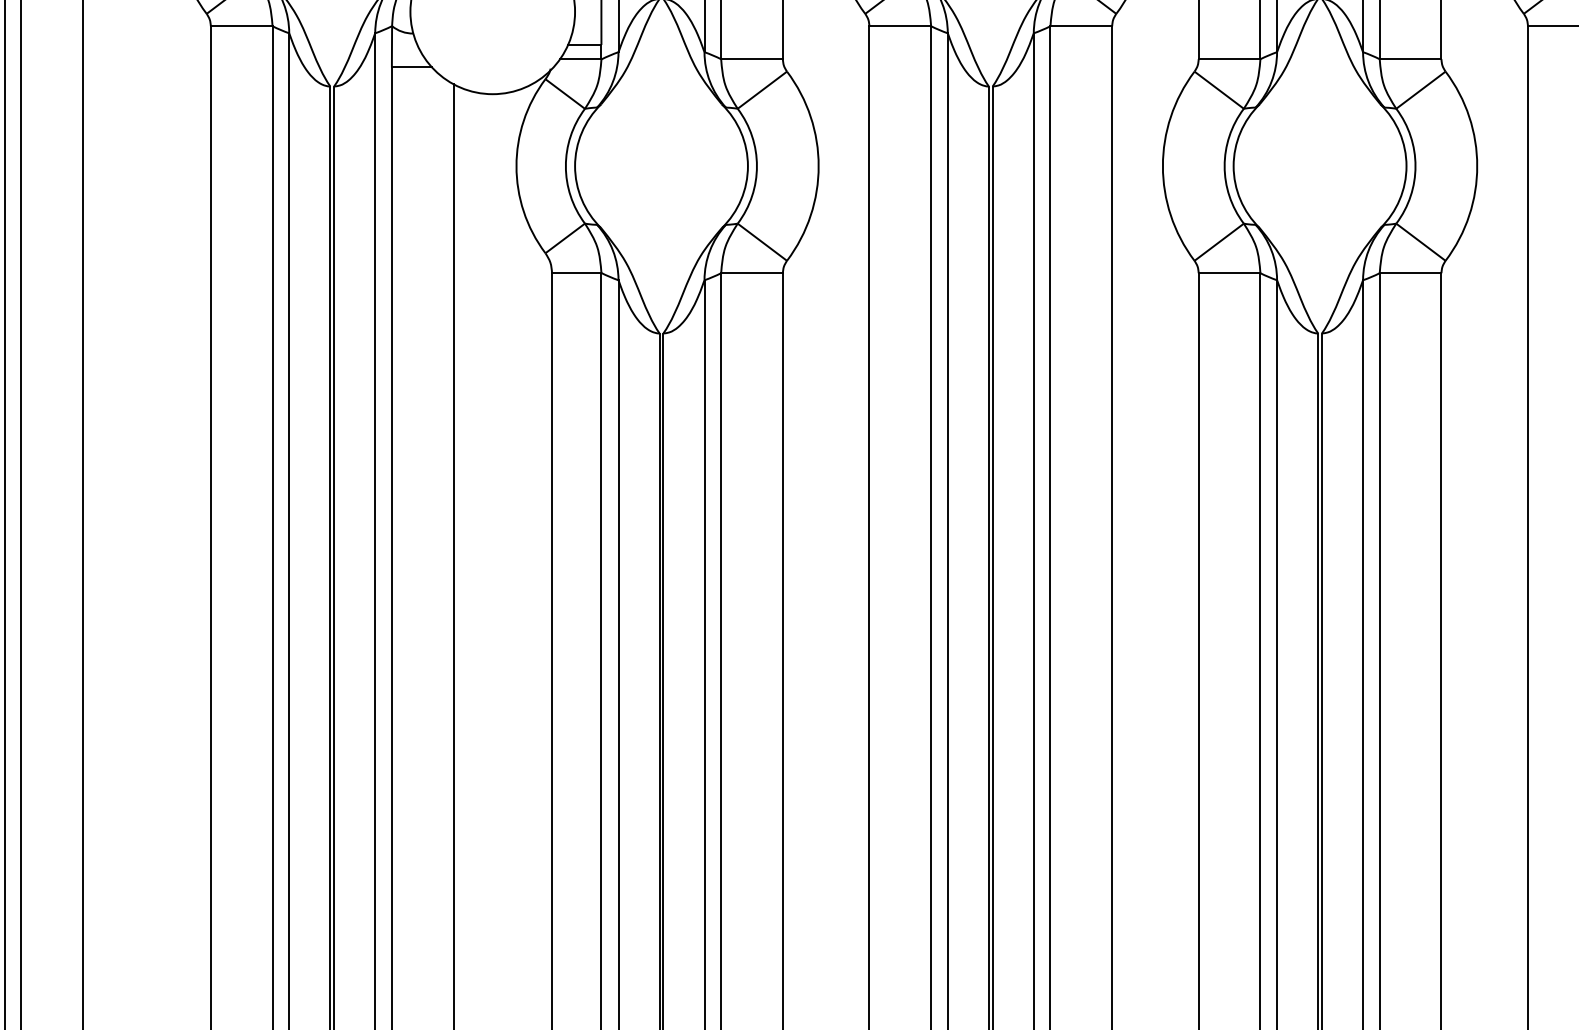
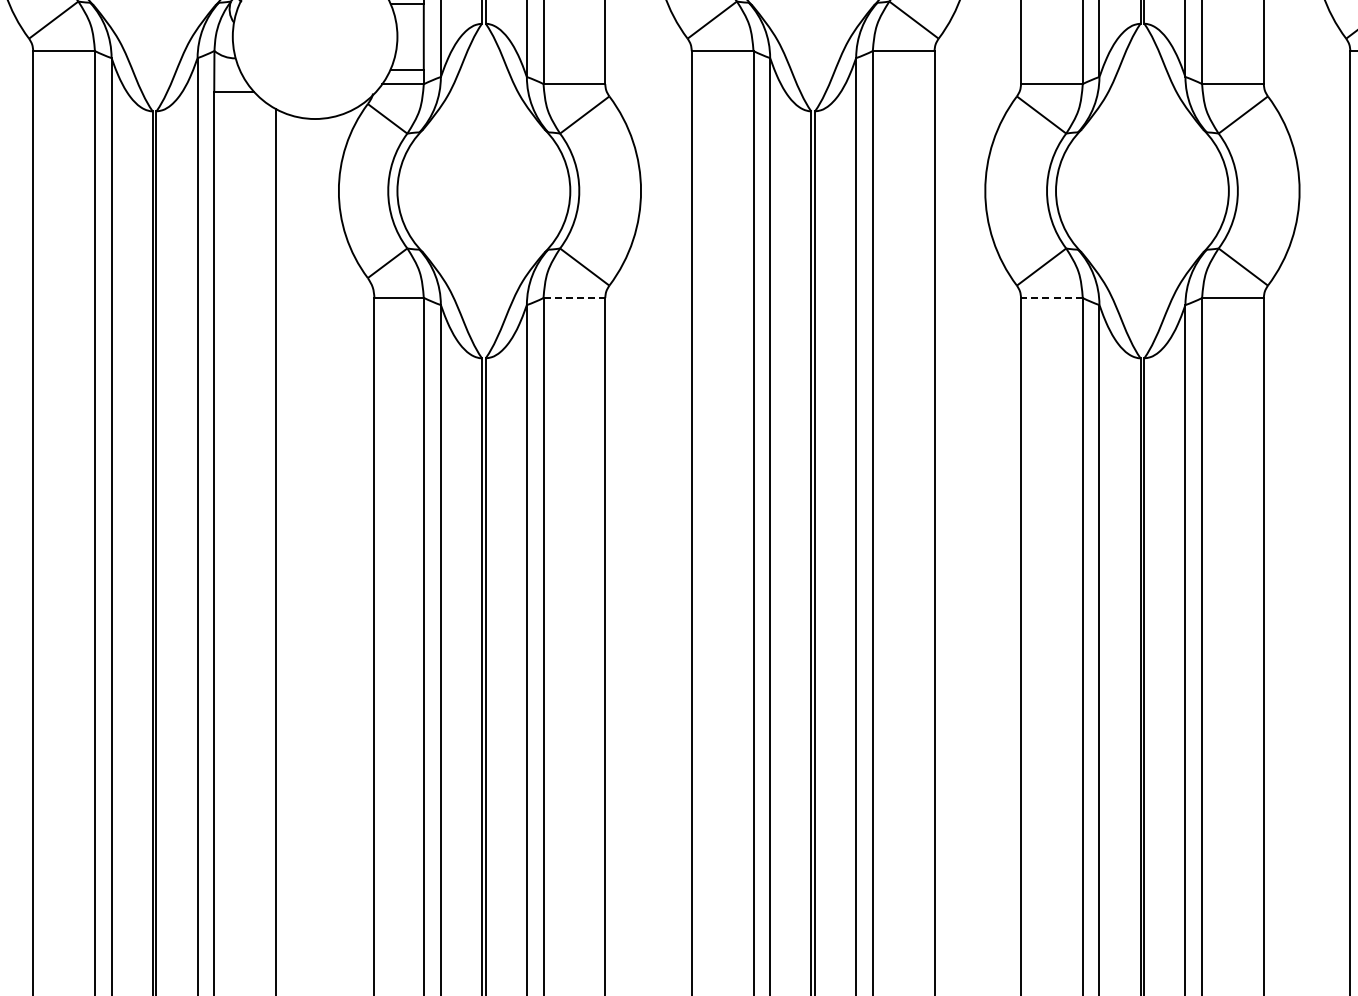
line: (752, 273) -> (574, 298), solid -> dashed
line: (1229, 273) -> (1051, 298), solid -> dashed

